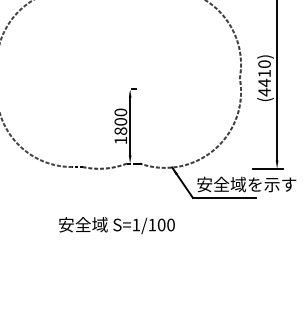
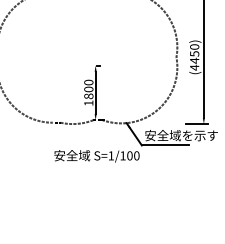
text: (264, 73) -> (194, 53), (4410) -> (4450)
text: (116, 225) -> (96, 156), moved

